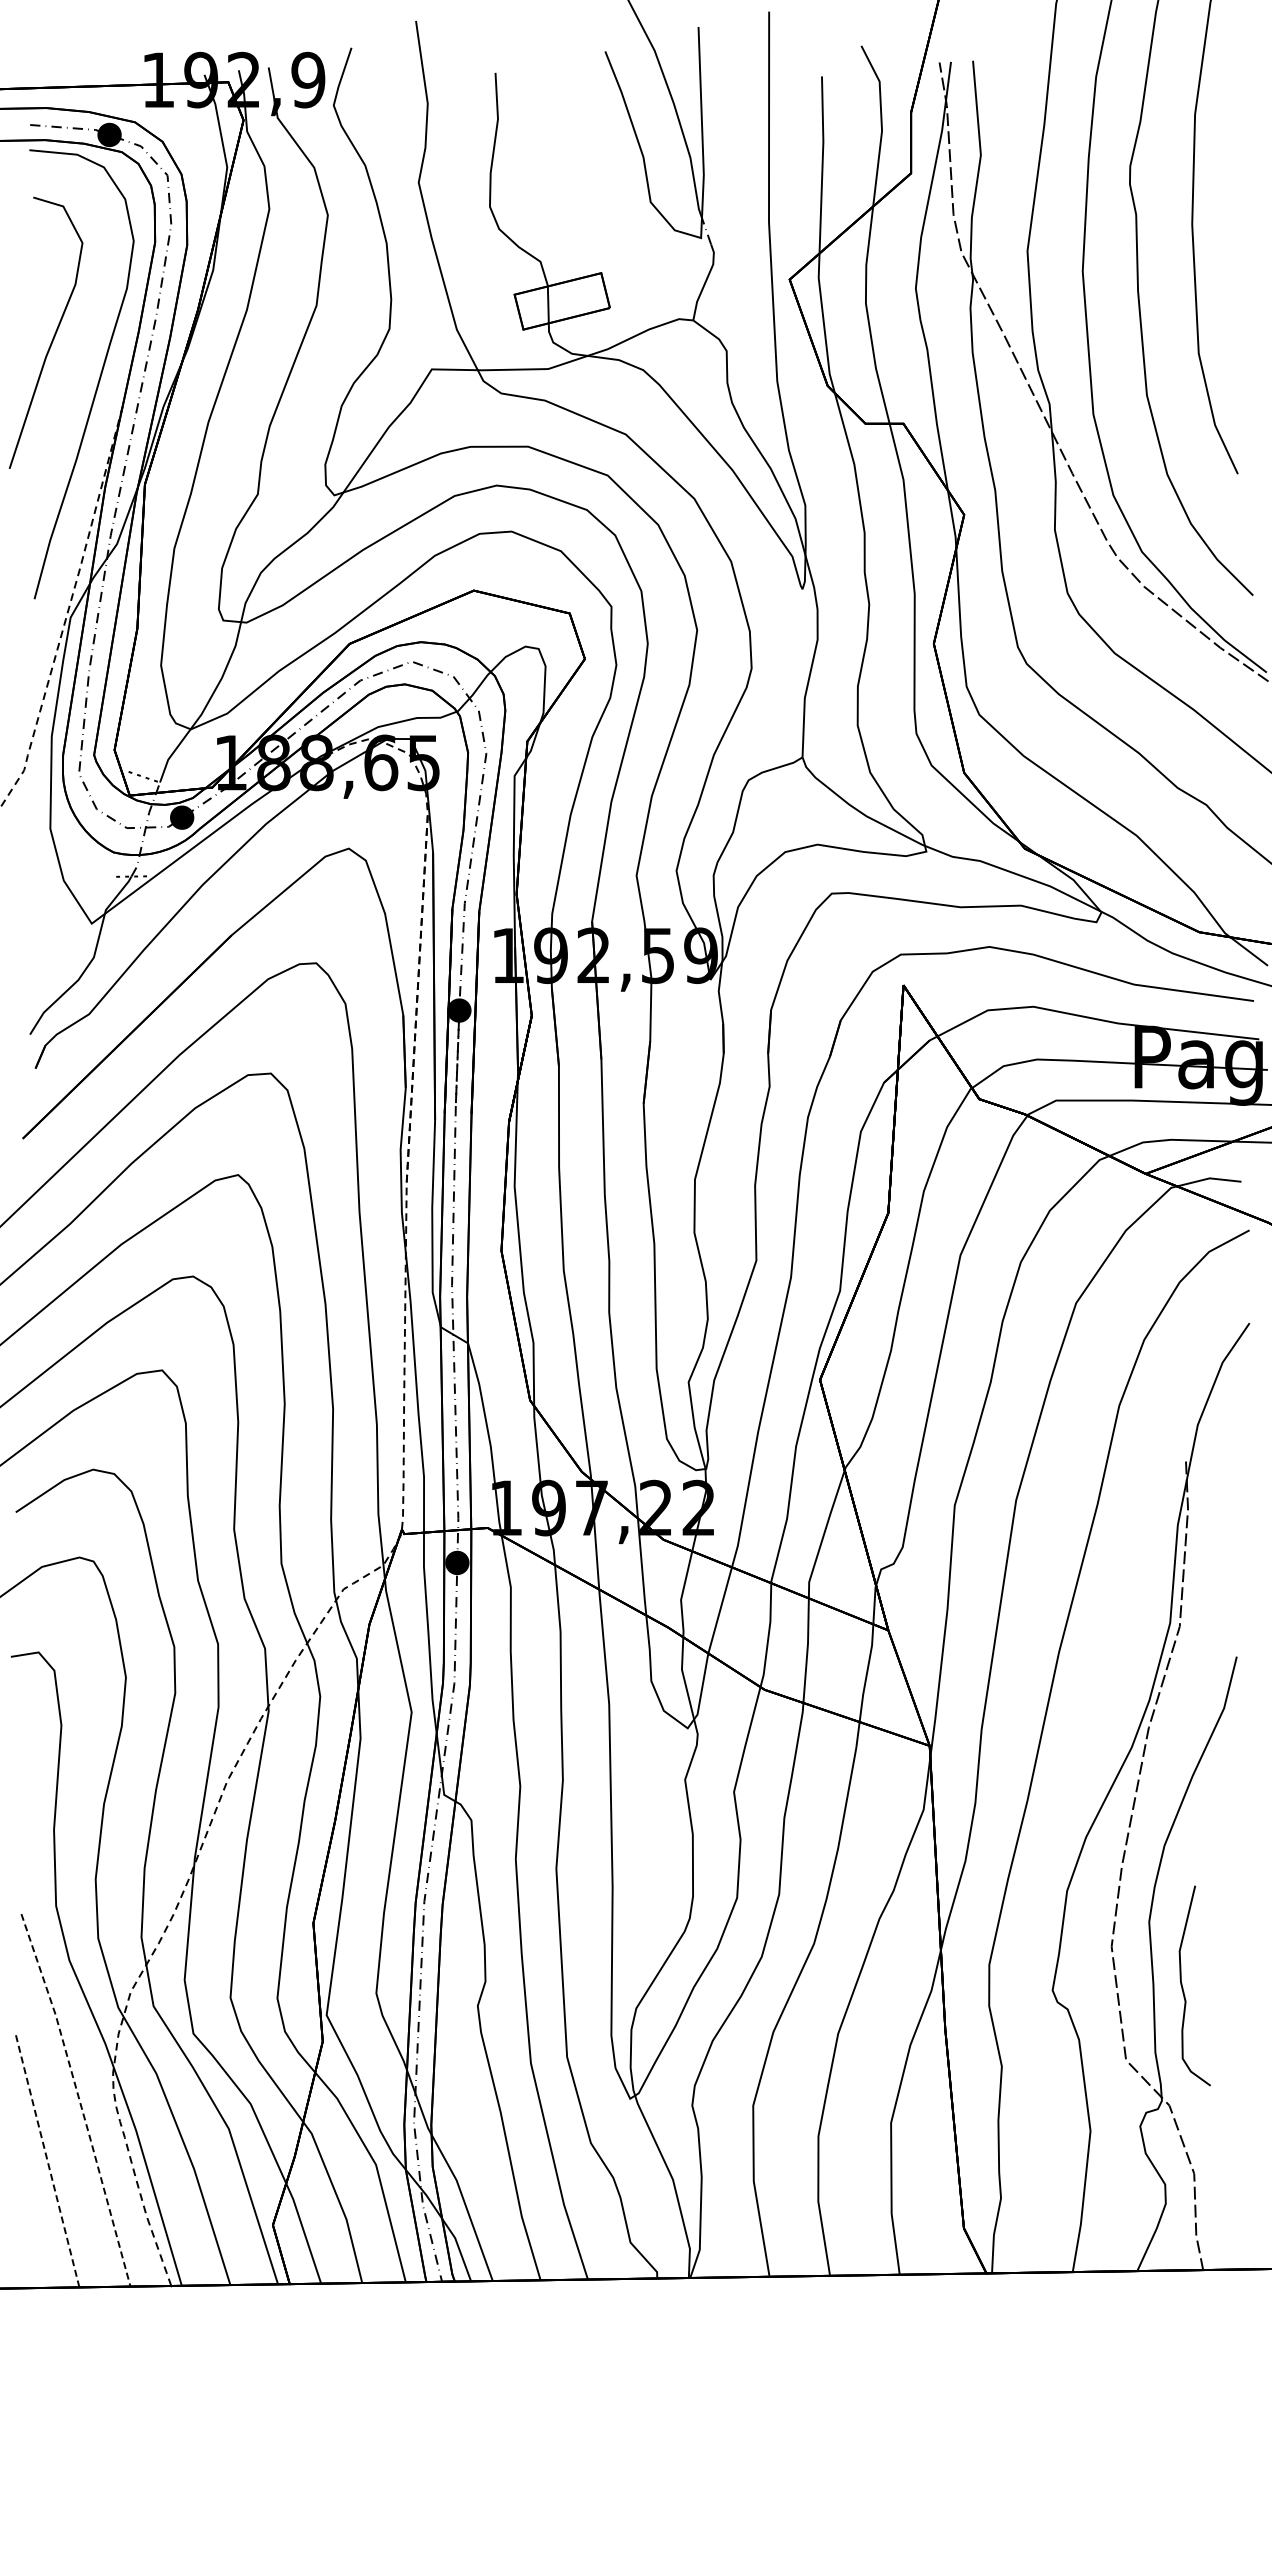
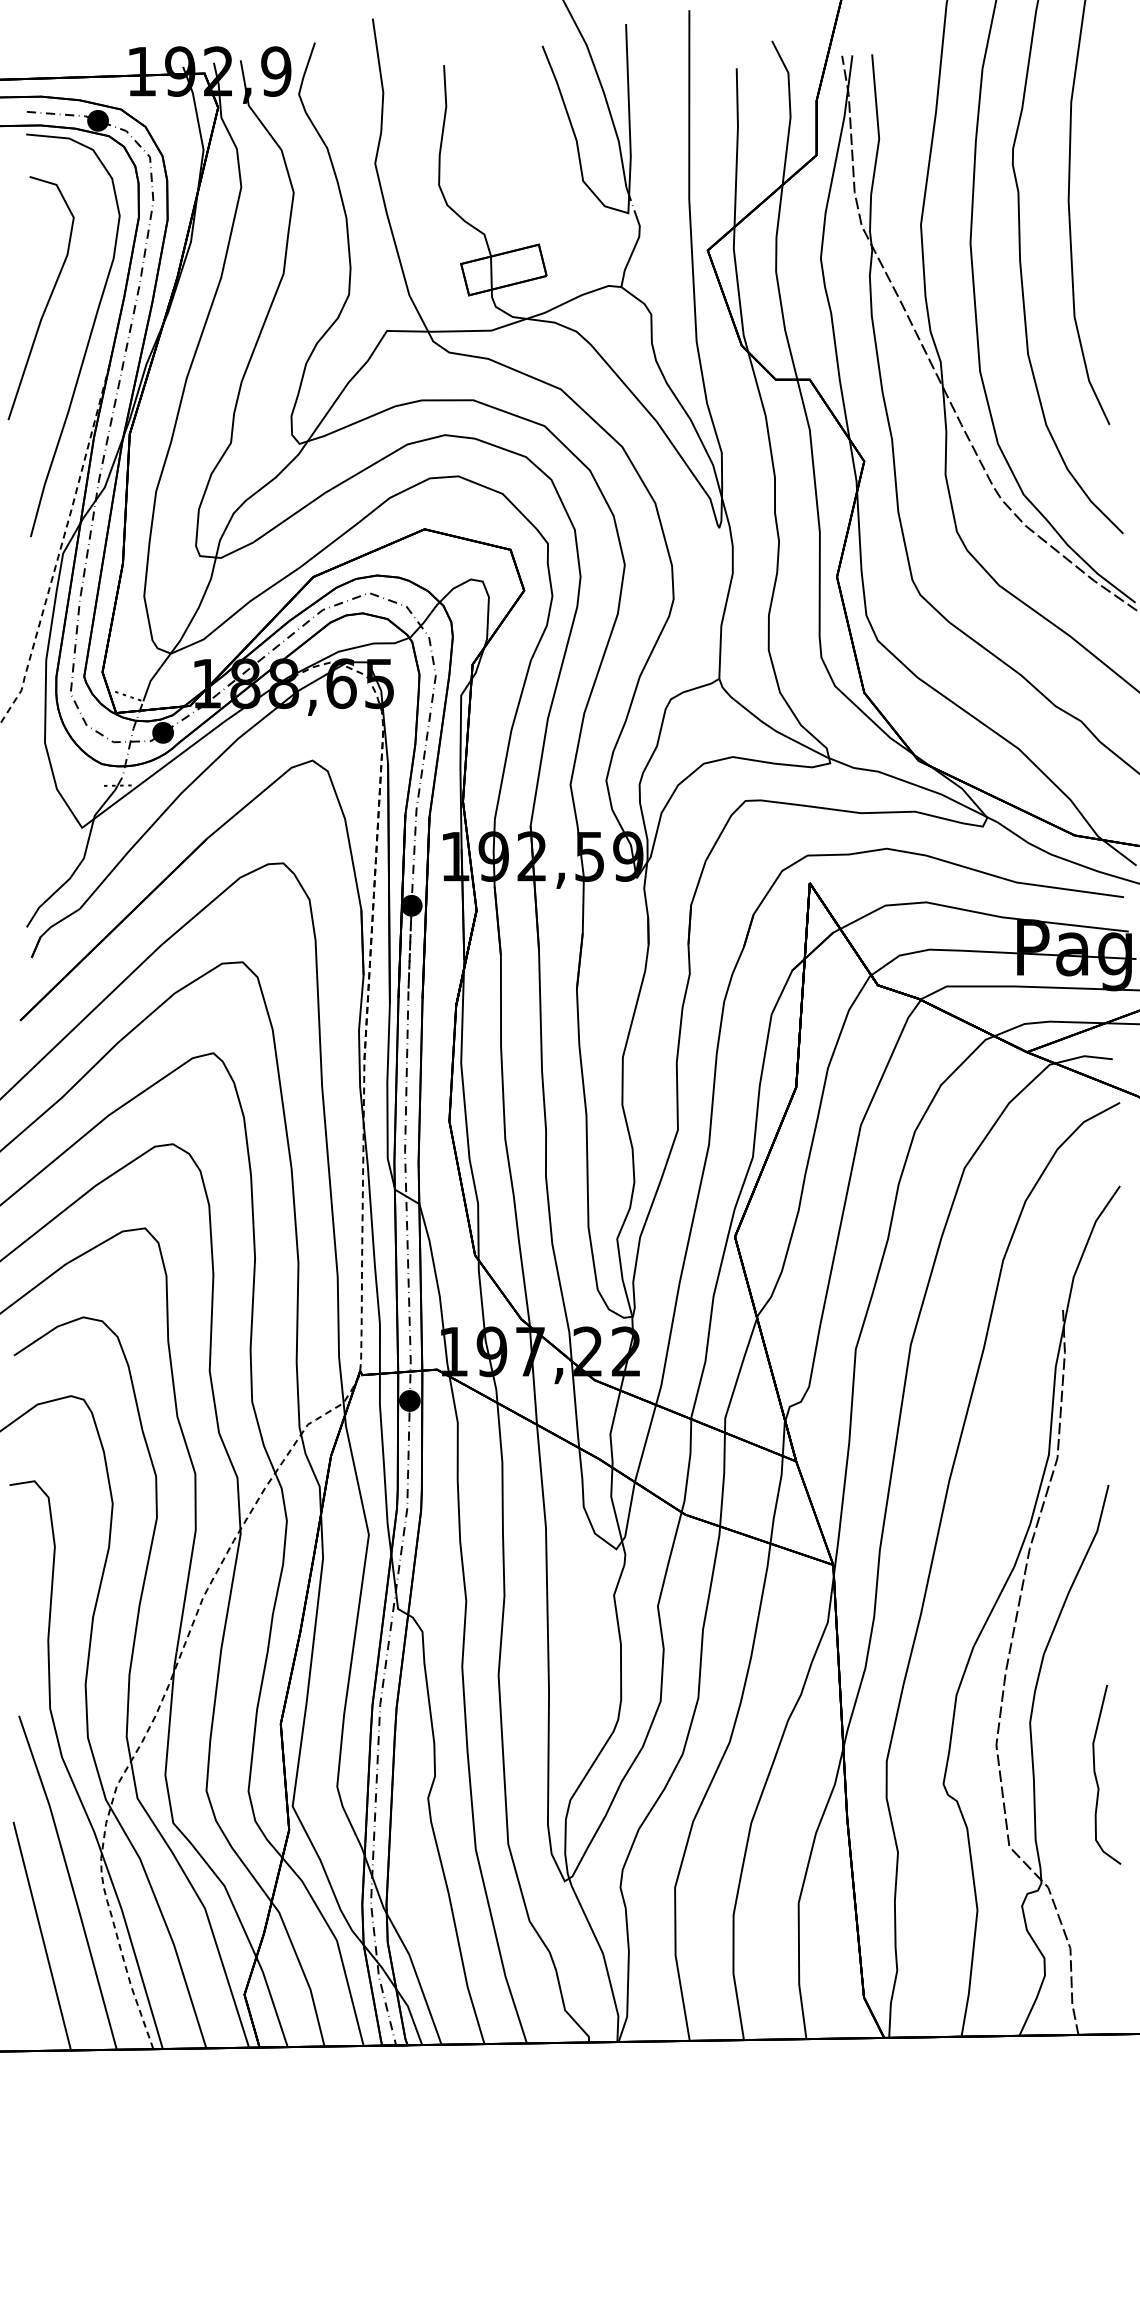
curve: (1183, 1987) -> (1096, 1776), moved
line: (79, 2099) -> (71, 1882), dashed -> solid
line: (47, 2159) -> (42, 1935), dashed -> solid

